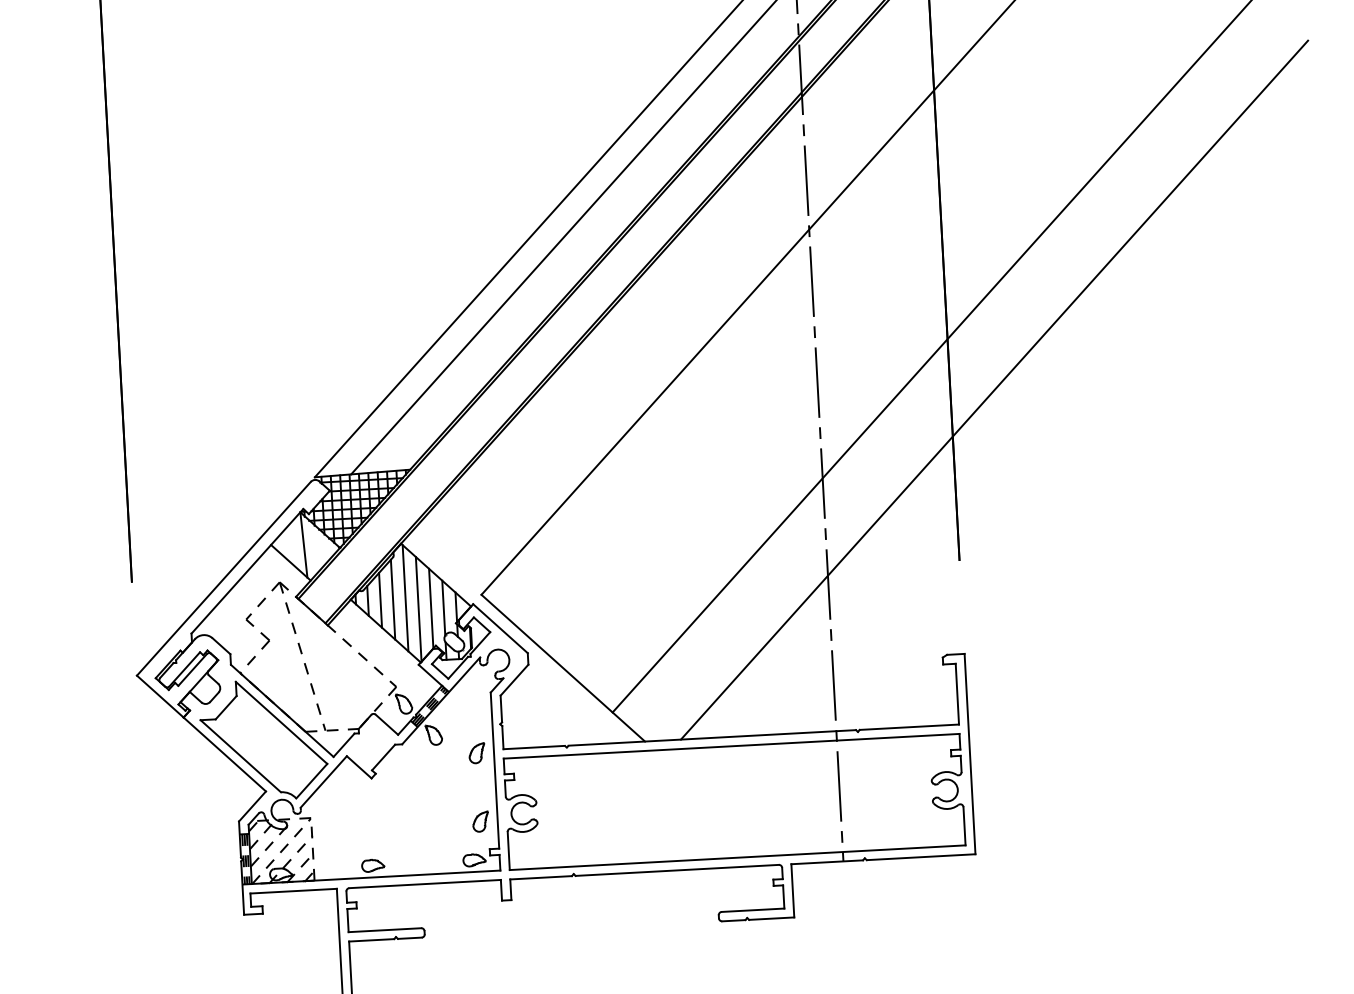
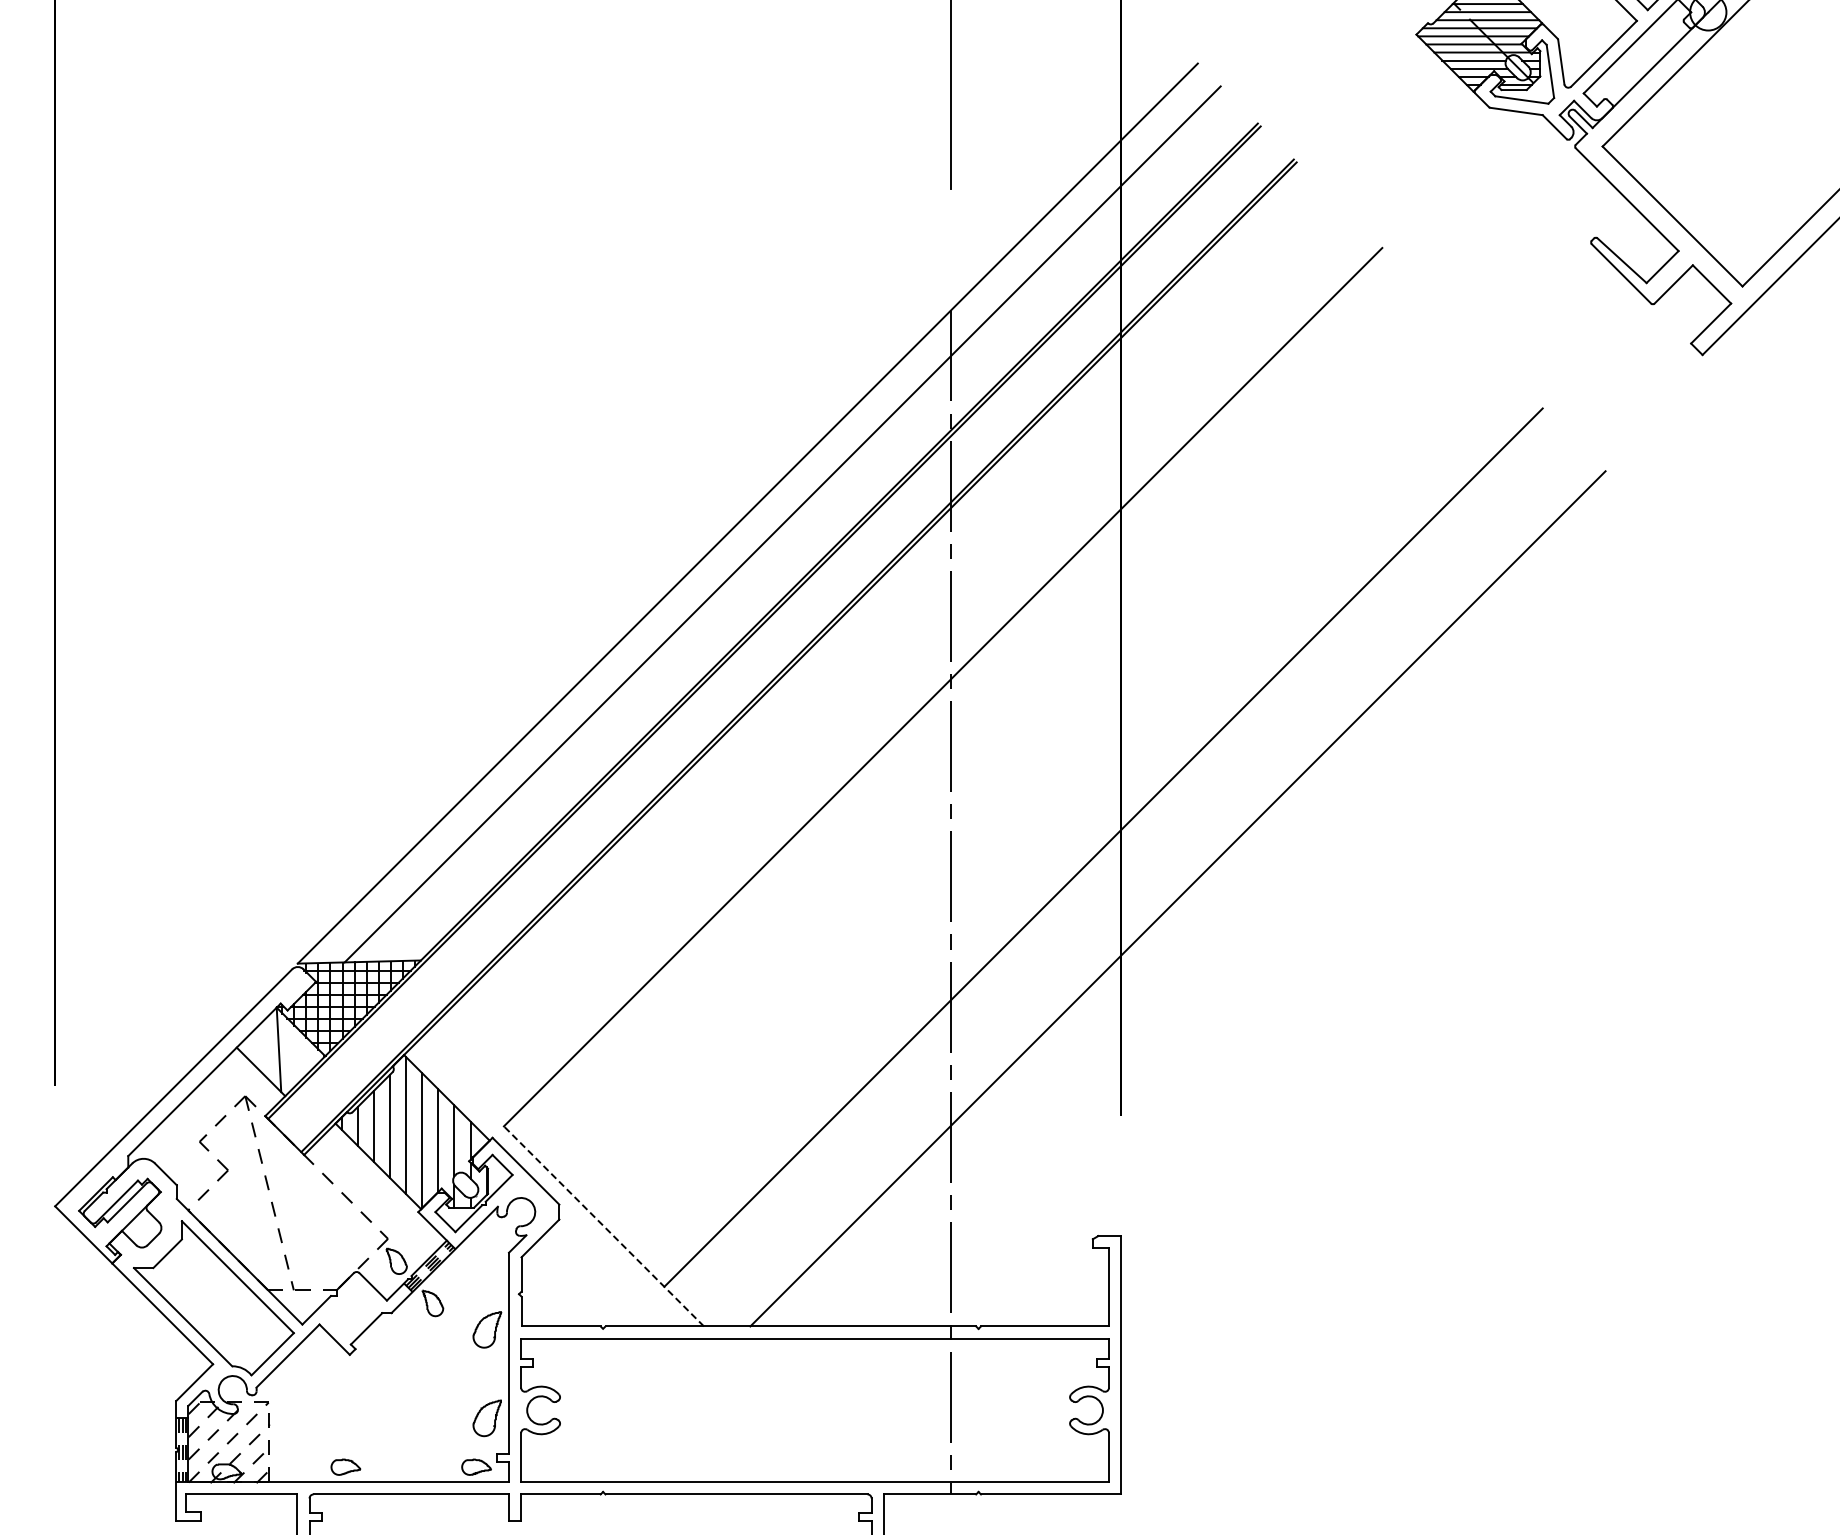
line: (562, 668) -> (603, 1226), solid -> dashed
part: (476, 753) -> (486, 1329), size x1.4
part: (480, 821) -> (486, 1417), size x1.4

